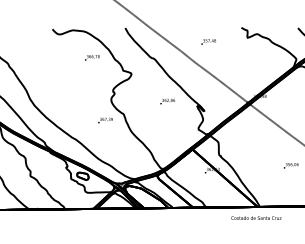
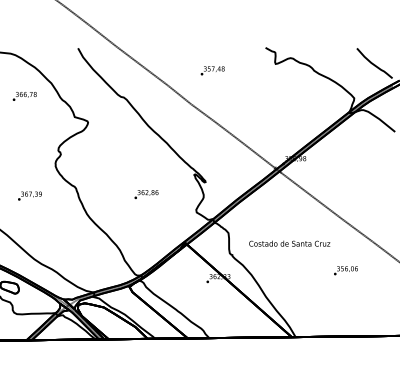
text: (167, 101) -> (146, 194), moved
text: (105, 120) -> (29, 195), moved
text: (256, 217) -> (289, 242), moved

